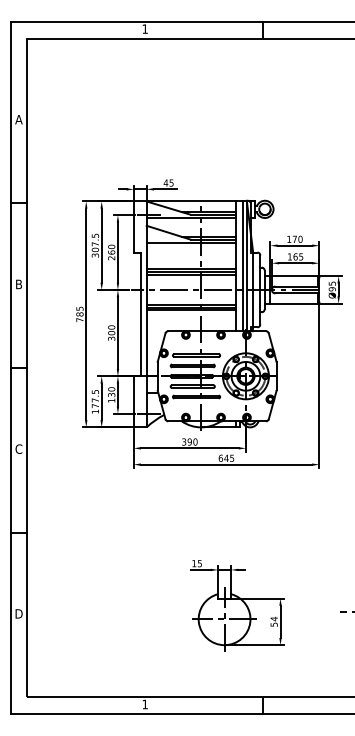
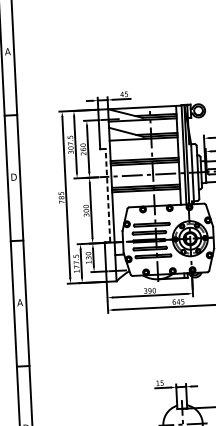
text: (18, 284) -> (13, 177), B -> D
line: (140, 313) -> (107, 194), solid -> dashed
text: (18, 448) -> (19, 302), C -> A

